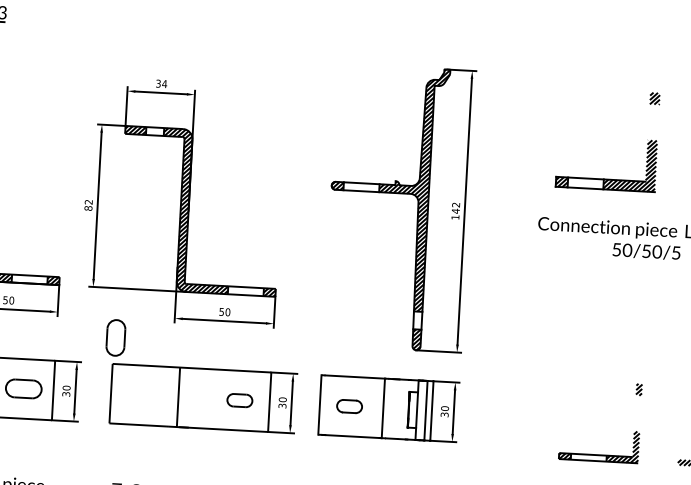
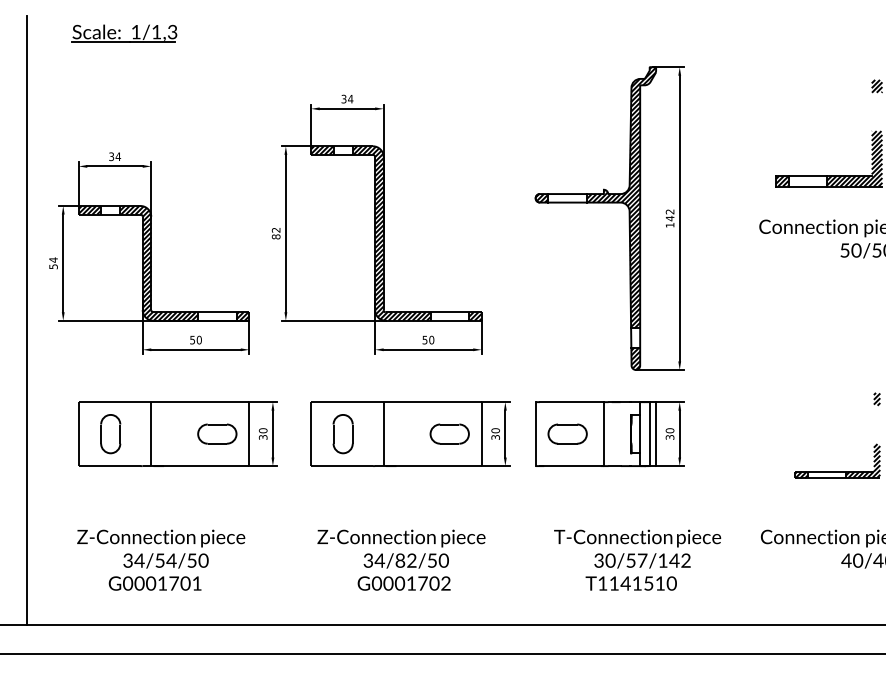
part: (115, 338) -> (342, 434), moved
part: (239, 400) -> (449, 433), size x1.43
part: (349, 405) -> (567, 433), size x1.43

